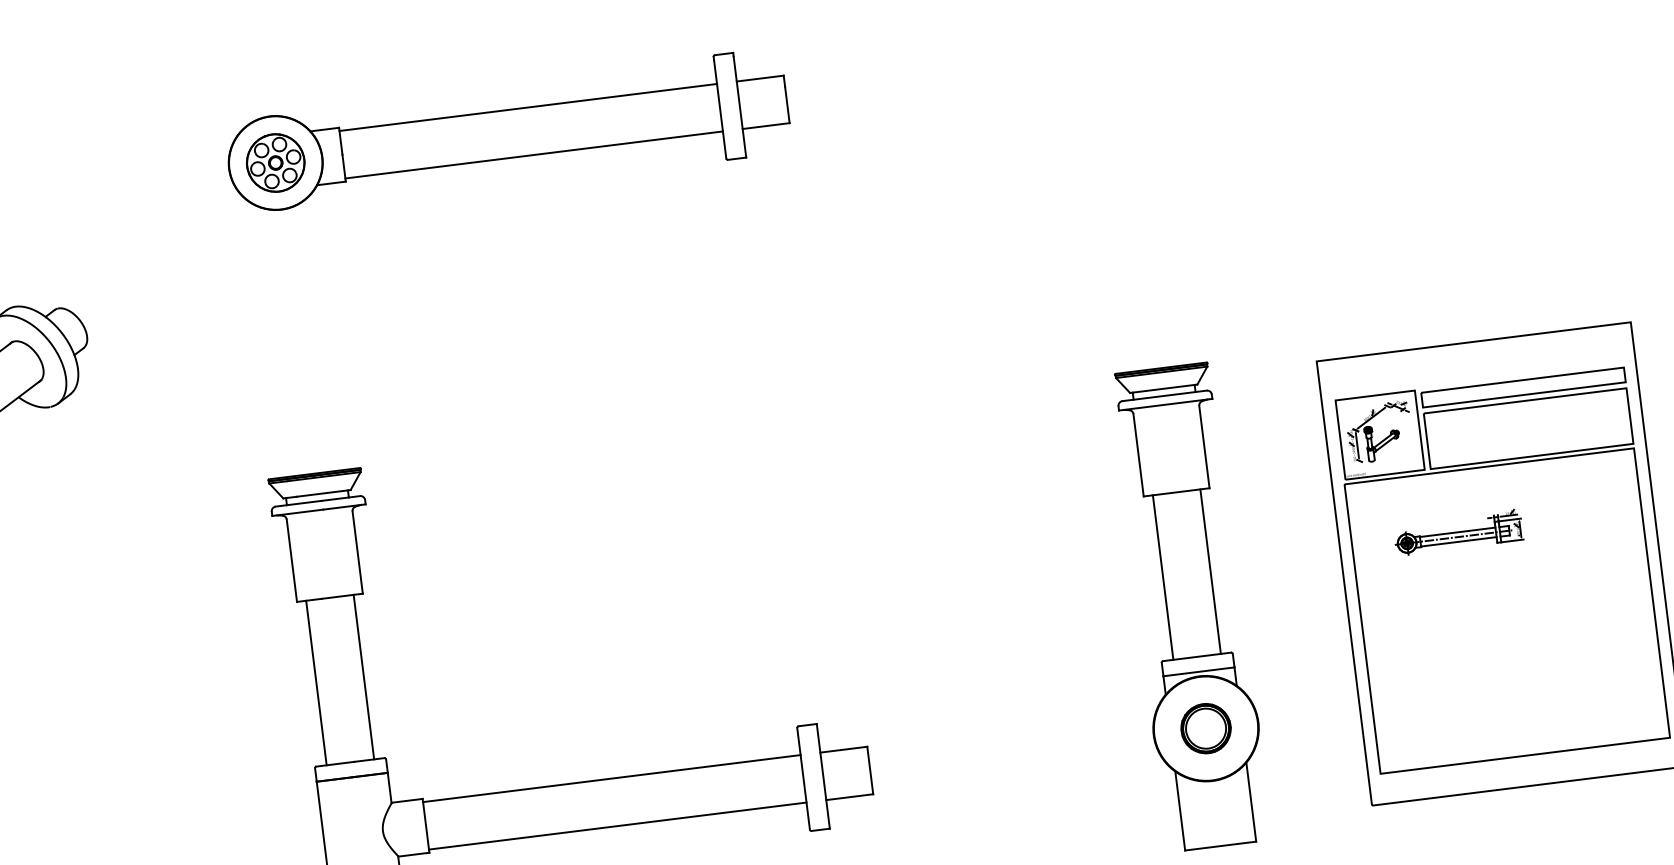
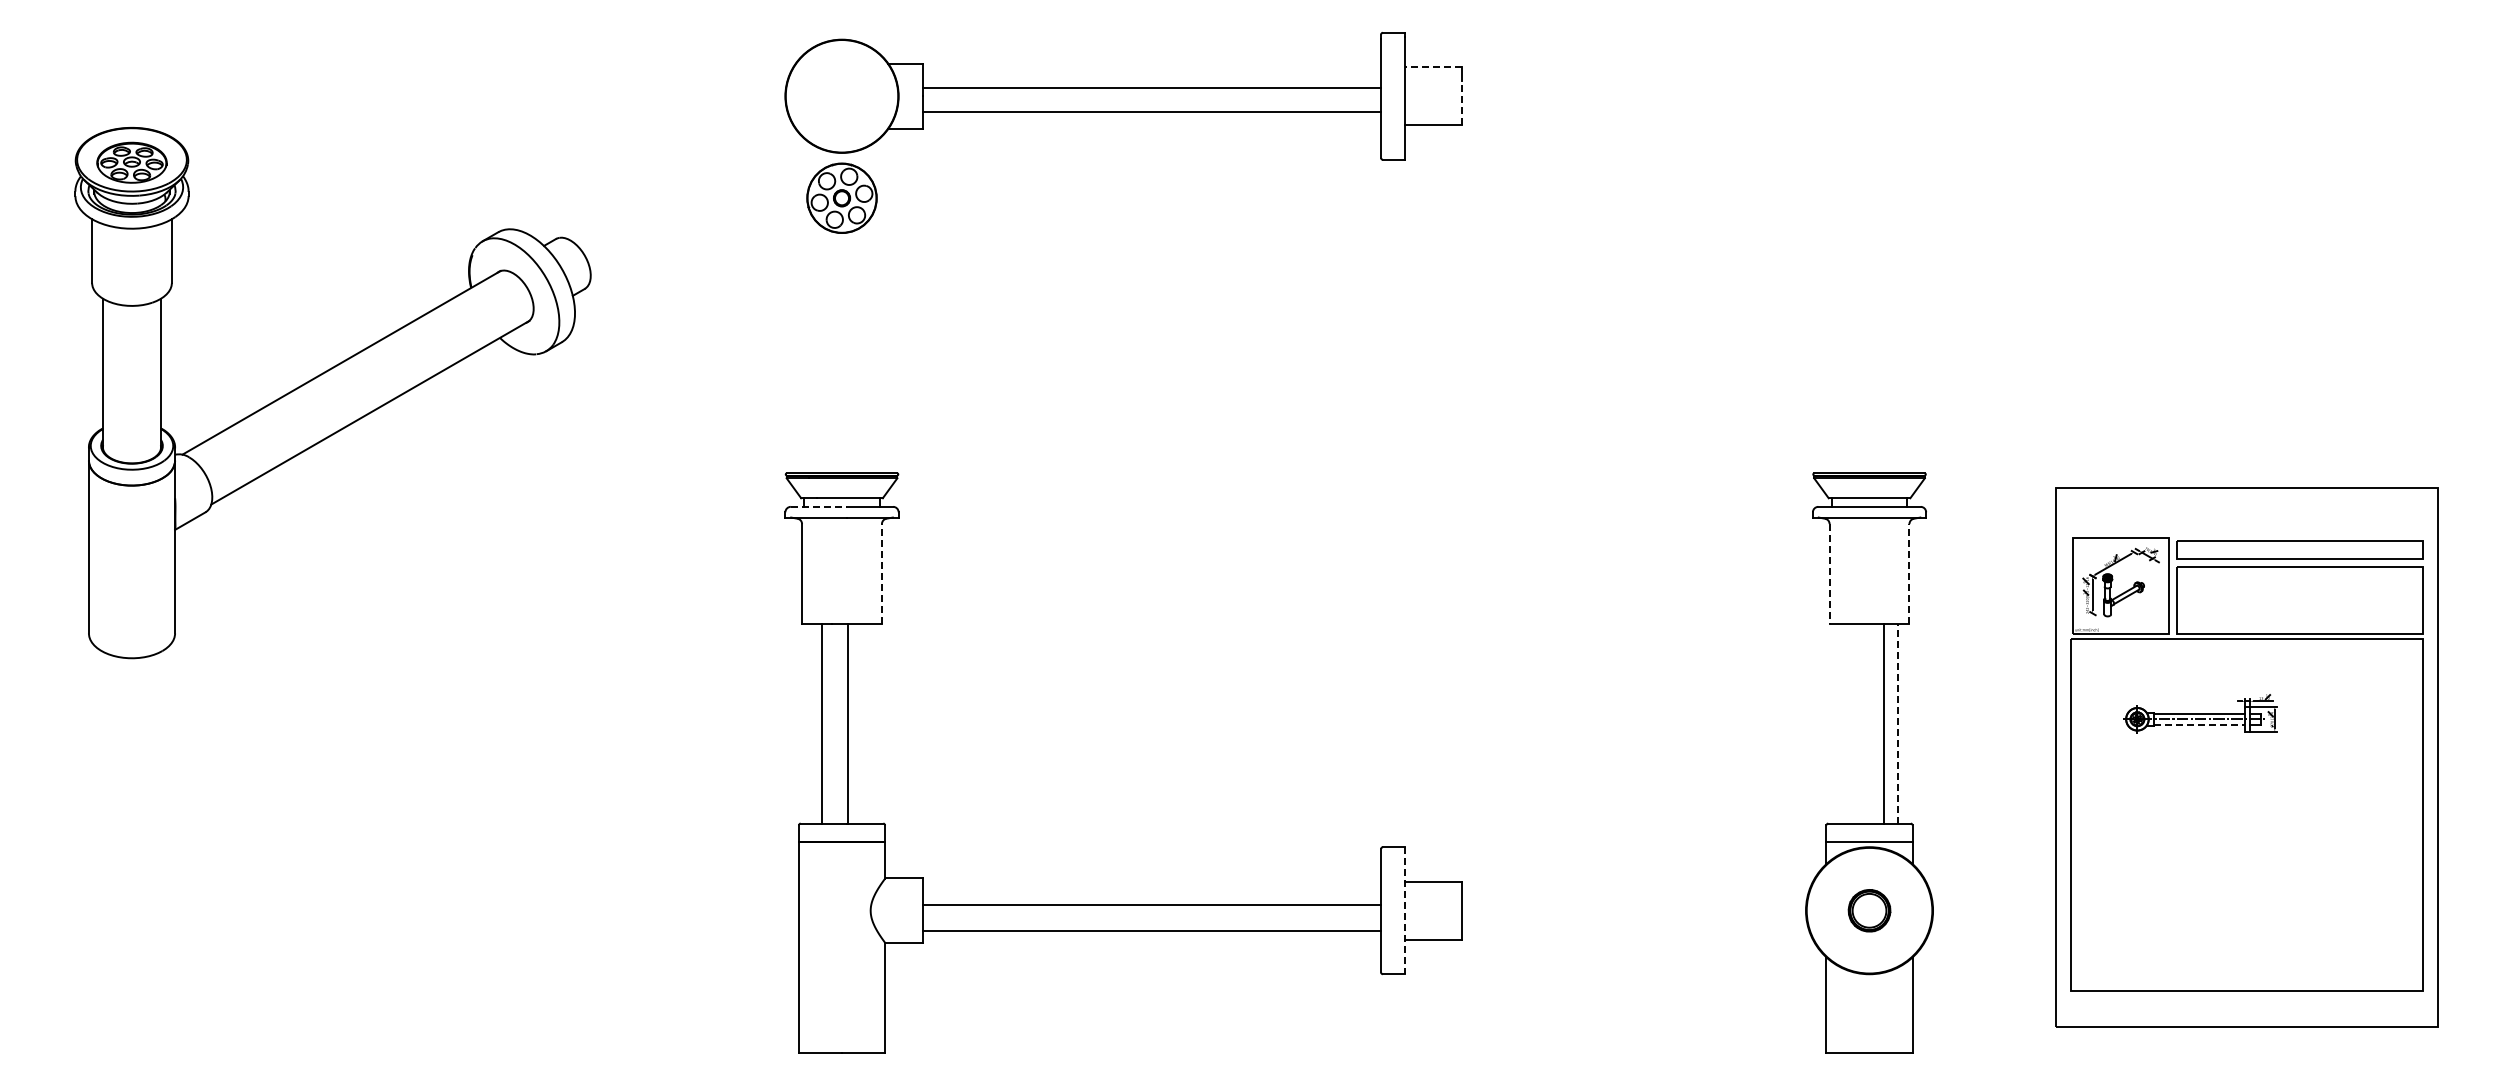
line: (760, 78) -> (1433, 67), solid -> dashed
line: (787, 104) -> (1462, 102), solid -> dashed
line: (527, 107) -> (1151, 112), moved
line: (533, 155) -> (1151, 88), moved
part: (275, 162) -> (841, 197), moved
line: (1204, 447) -> (1909, 574), solid -> dashed
line: (1138, 455) -> (1829, 574), solid -> dashed
line: (298, 503) -> (818, 506), solid -> dashed
line: (1458, 542) -> (2199, 725), solid -> dashed
line: (357, 553) -> (881, 574), solid -> dashed
line: (1210, 571) -> (1898, 723), solid -> dashed
line: (1162, 577) -> (1883, 723), moved
line: (363, 676) -> (821, 723), moved
line: (316, 682) -> (848, 723), moved
part: (1206, 728) -> (1869, 910), size x0.7
line: (823, 776) -> (1405, 910), solid -> dashed
line: (611, 778) -> (1151, 930), moved
line: (617, 826) -> (1151, 904), moved

